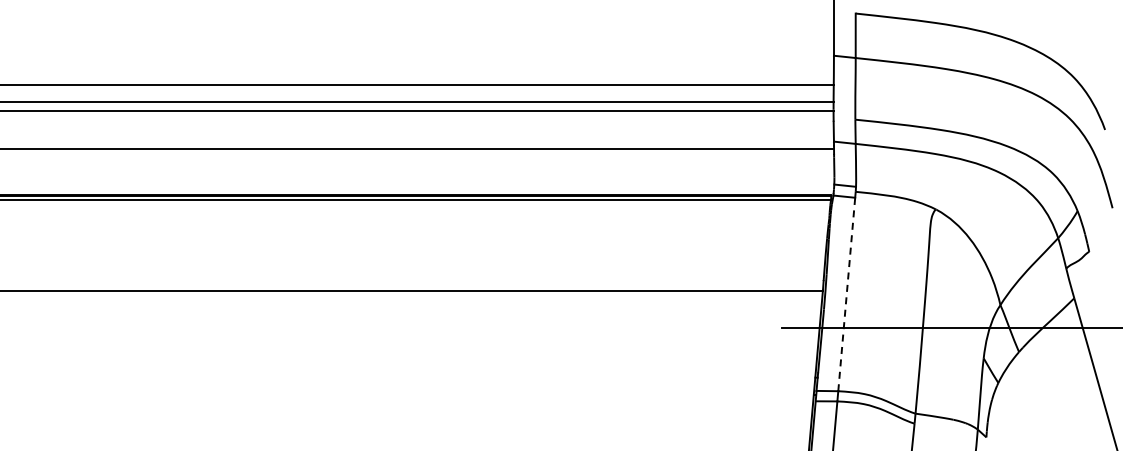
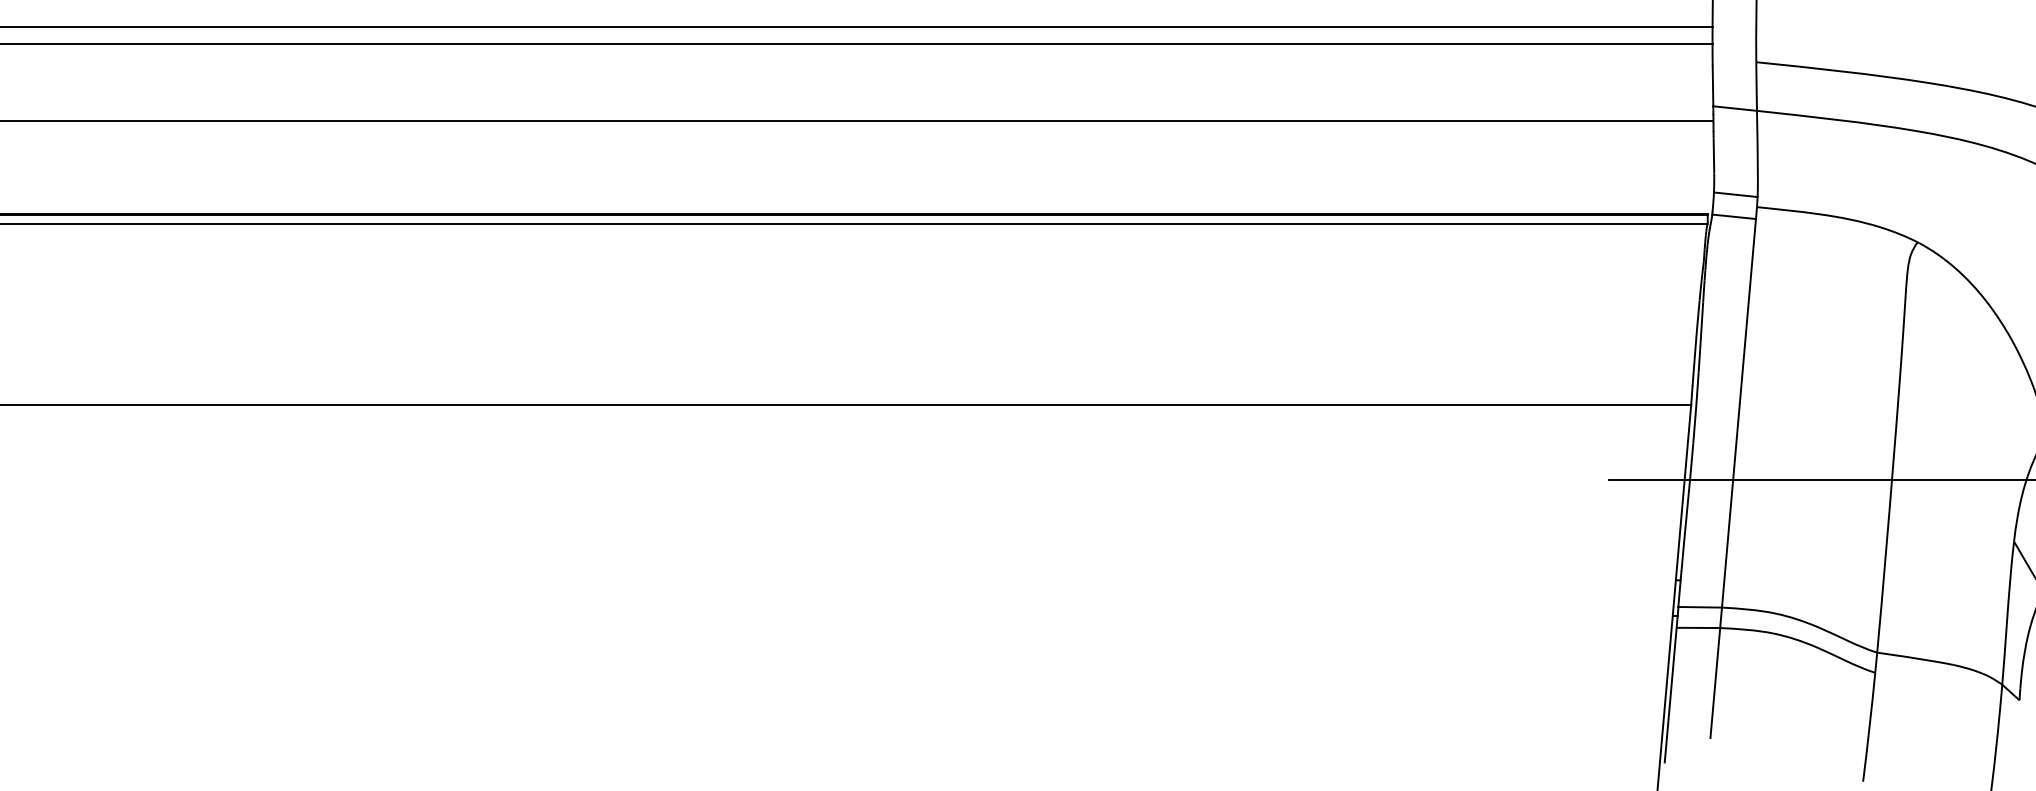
line: (846, 294) -> (1738, 413), dashed -> solid

